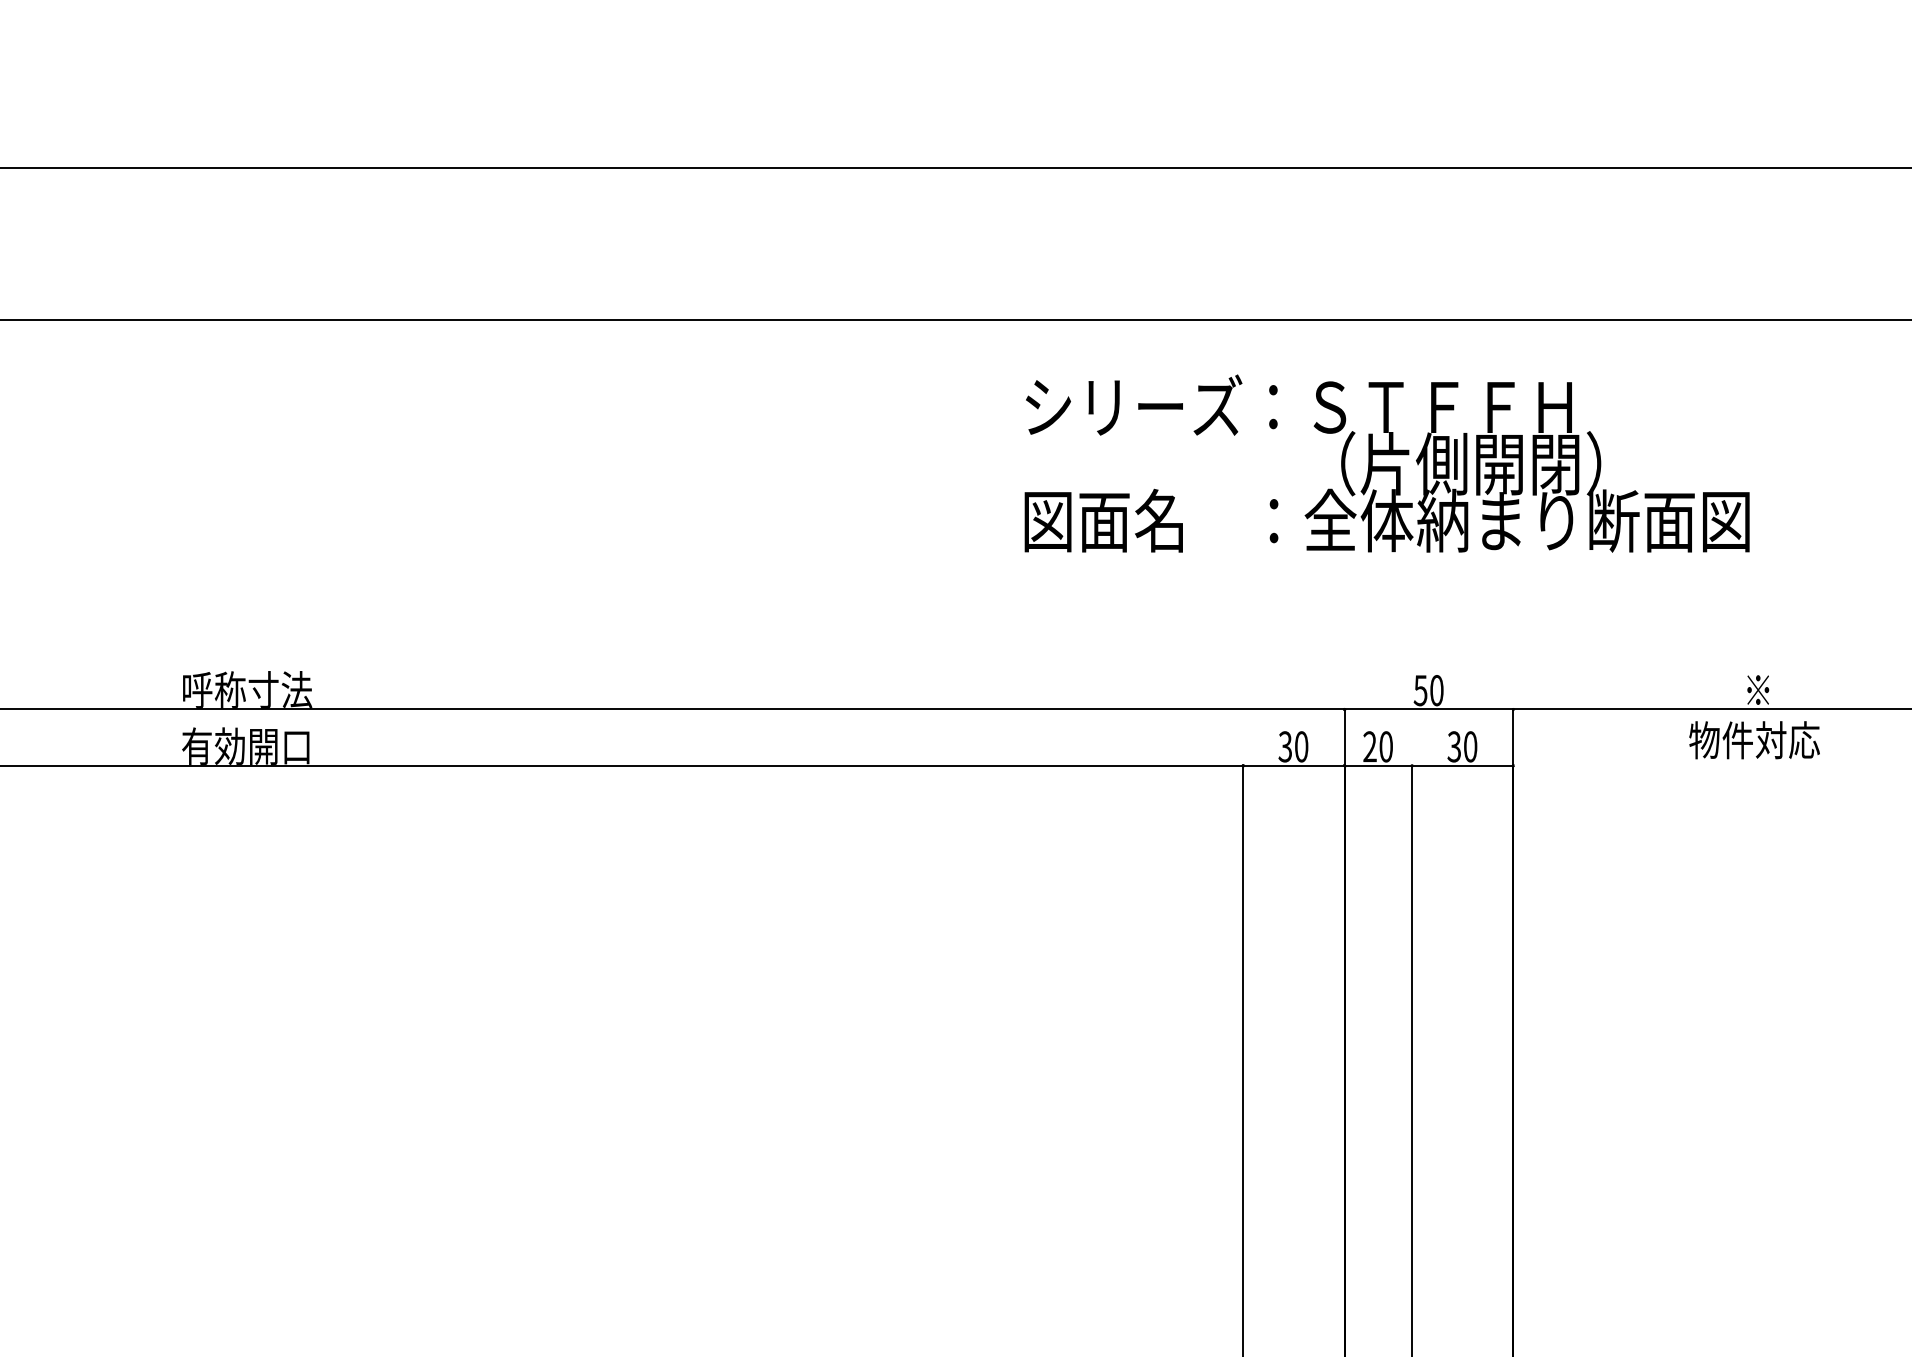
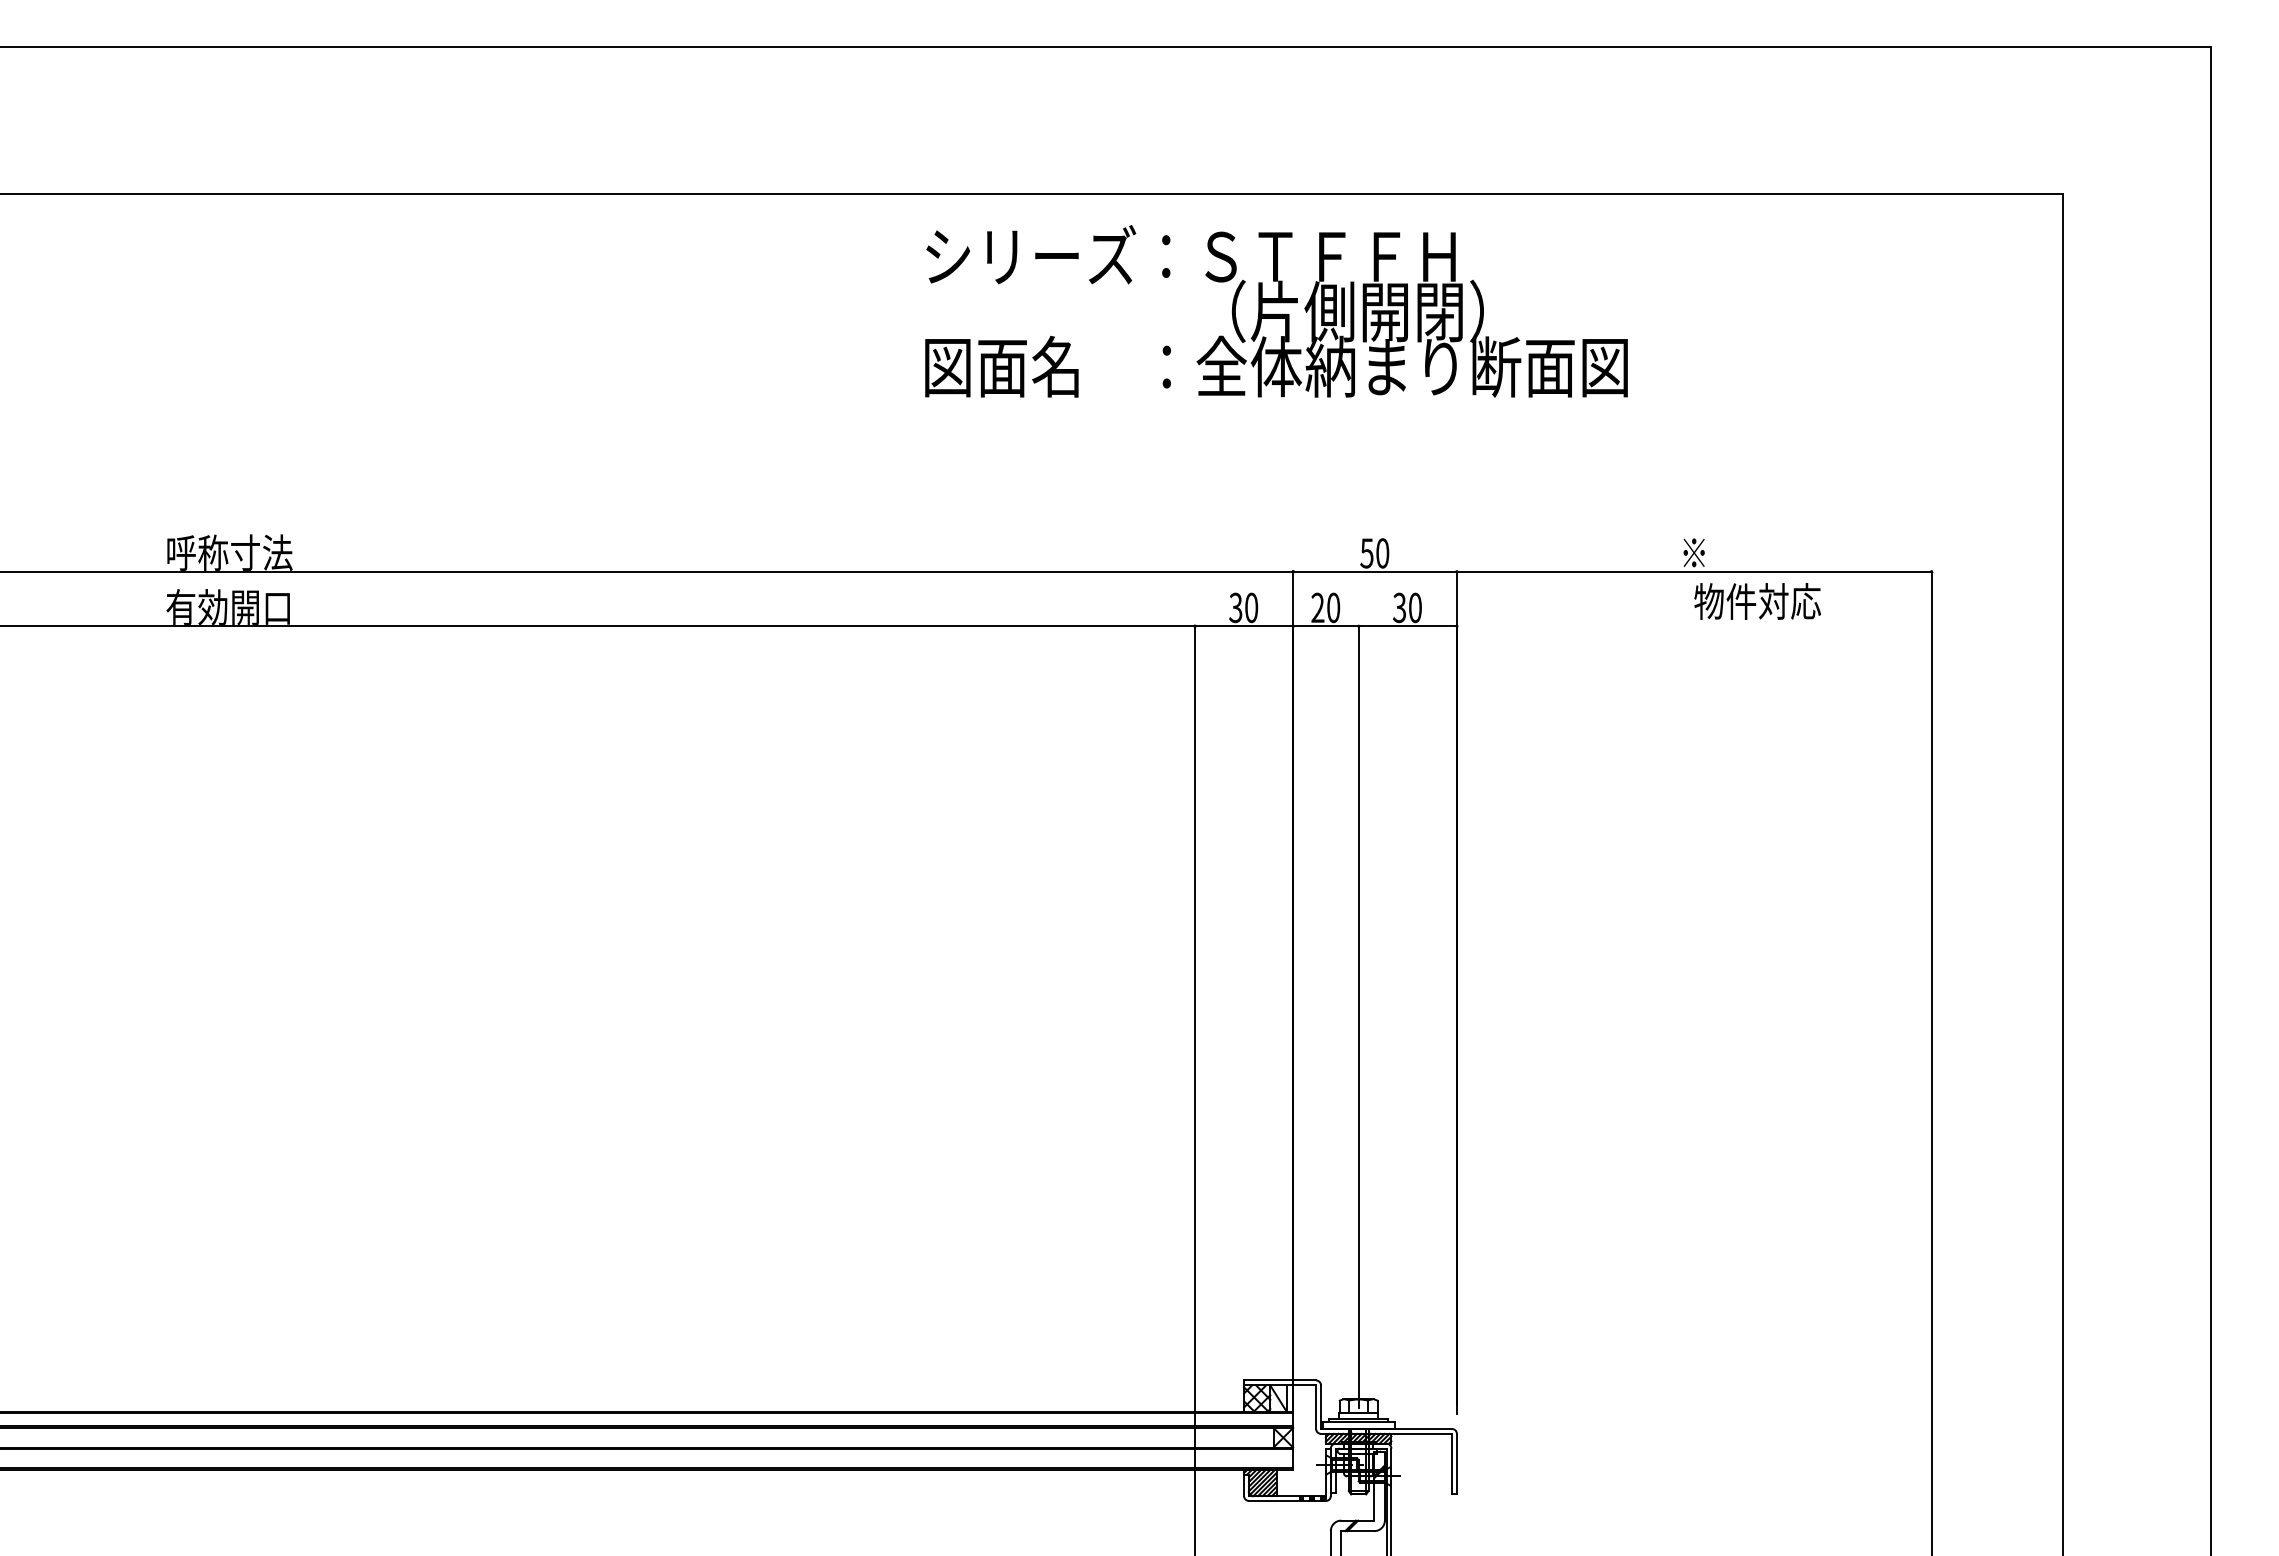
text: (1387, 463) -> (1276, 311), moved
text: (1754, 740) -> (1757, 601), moved

